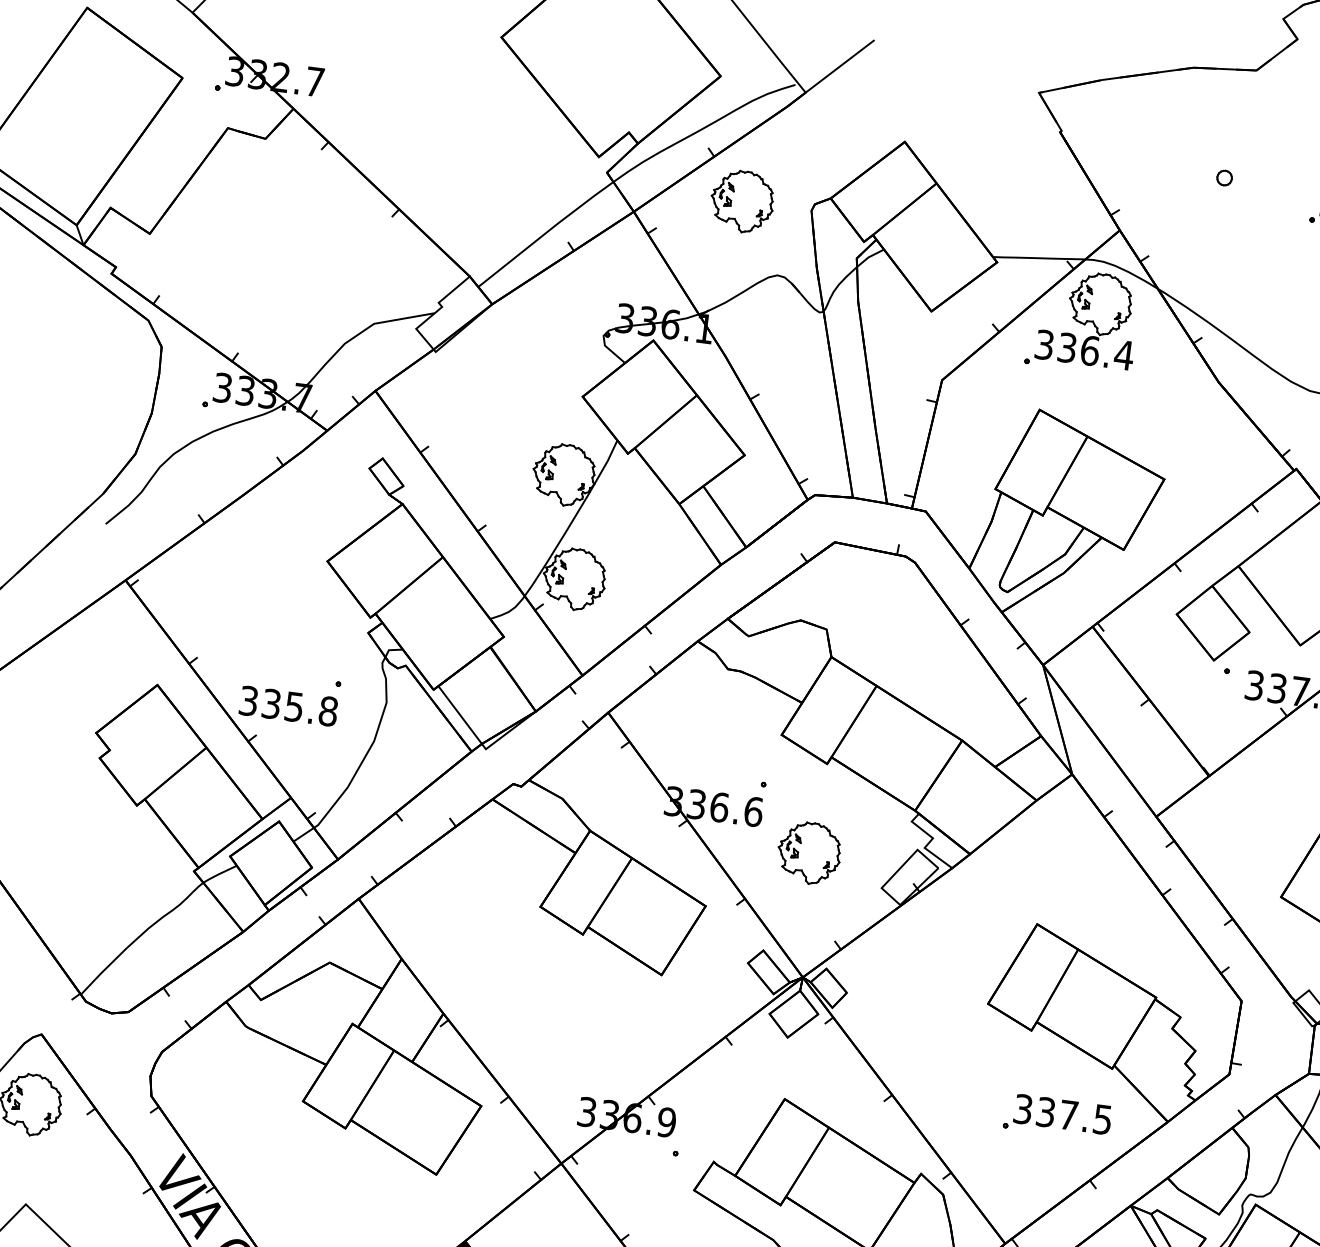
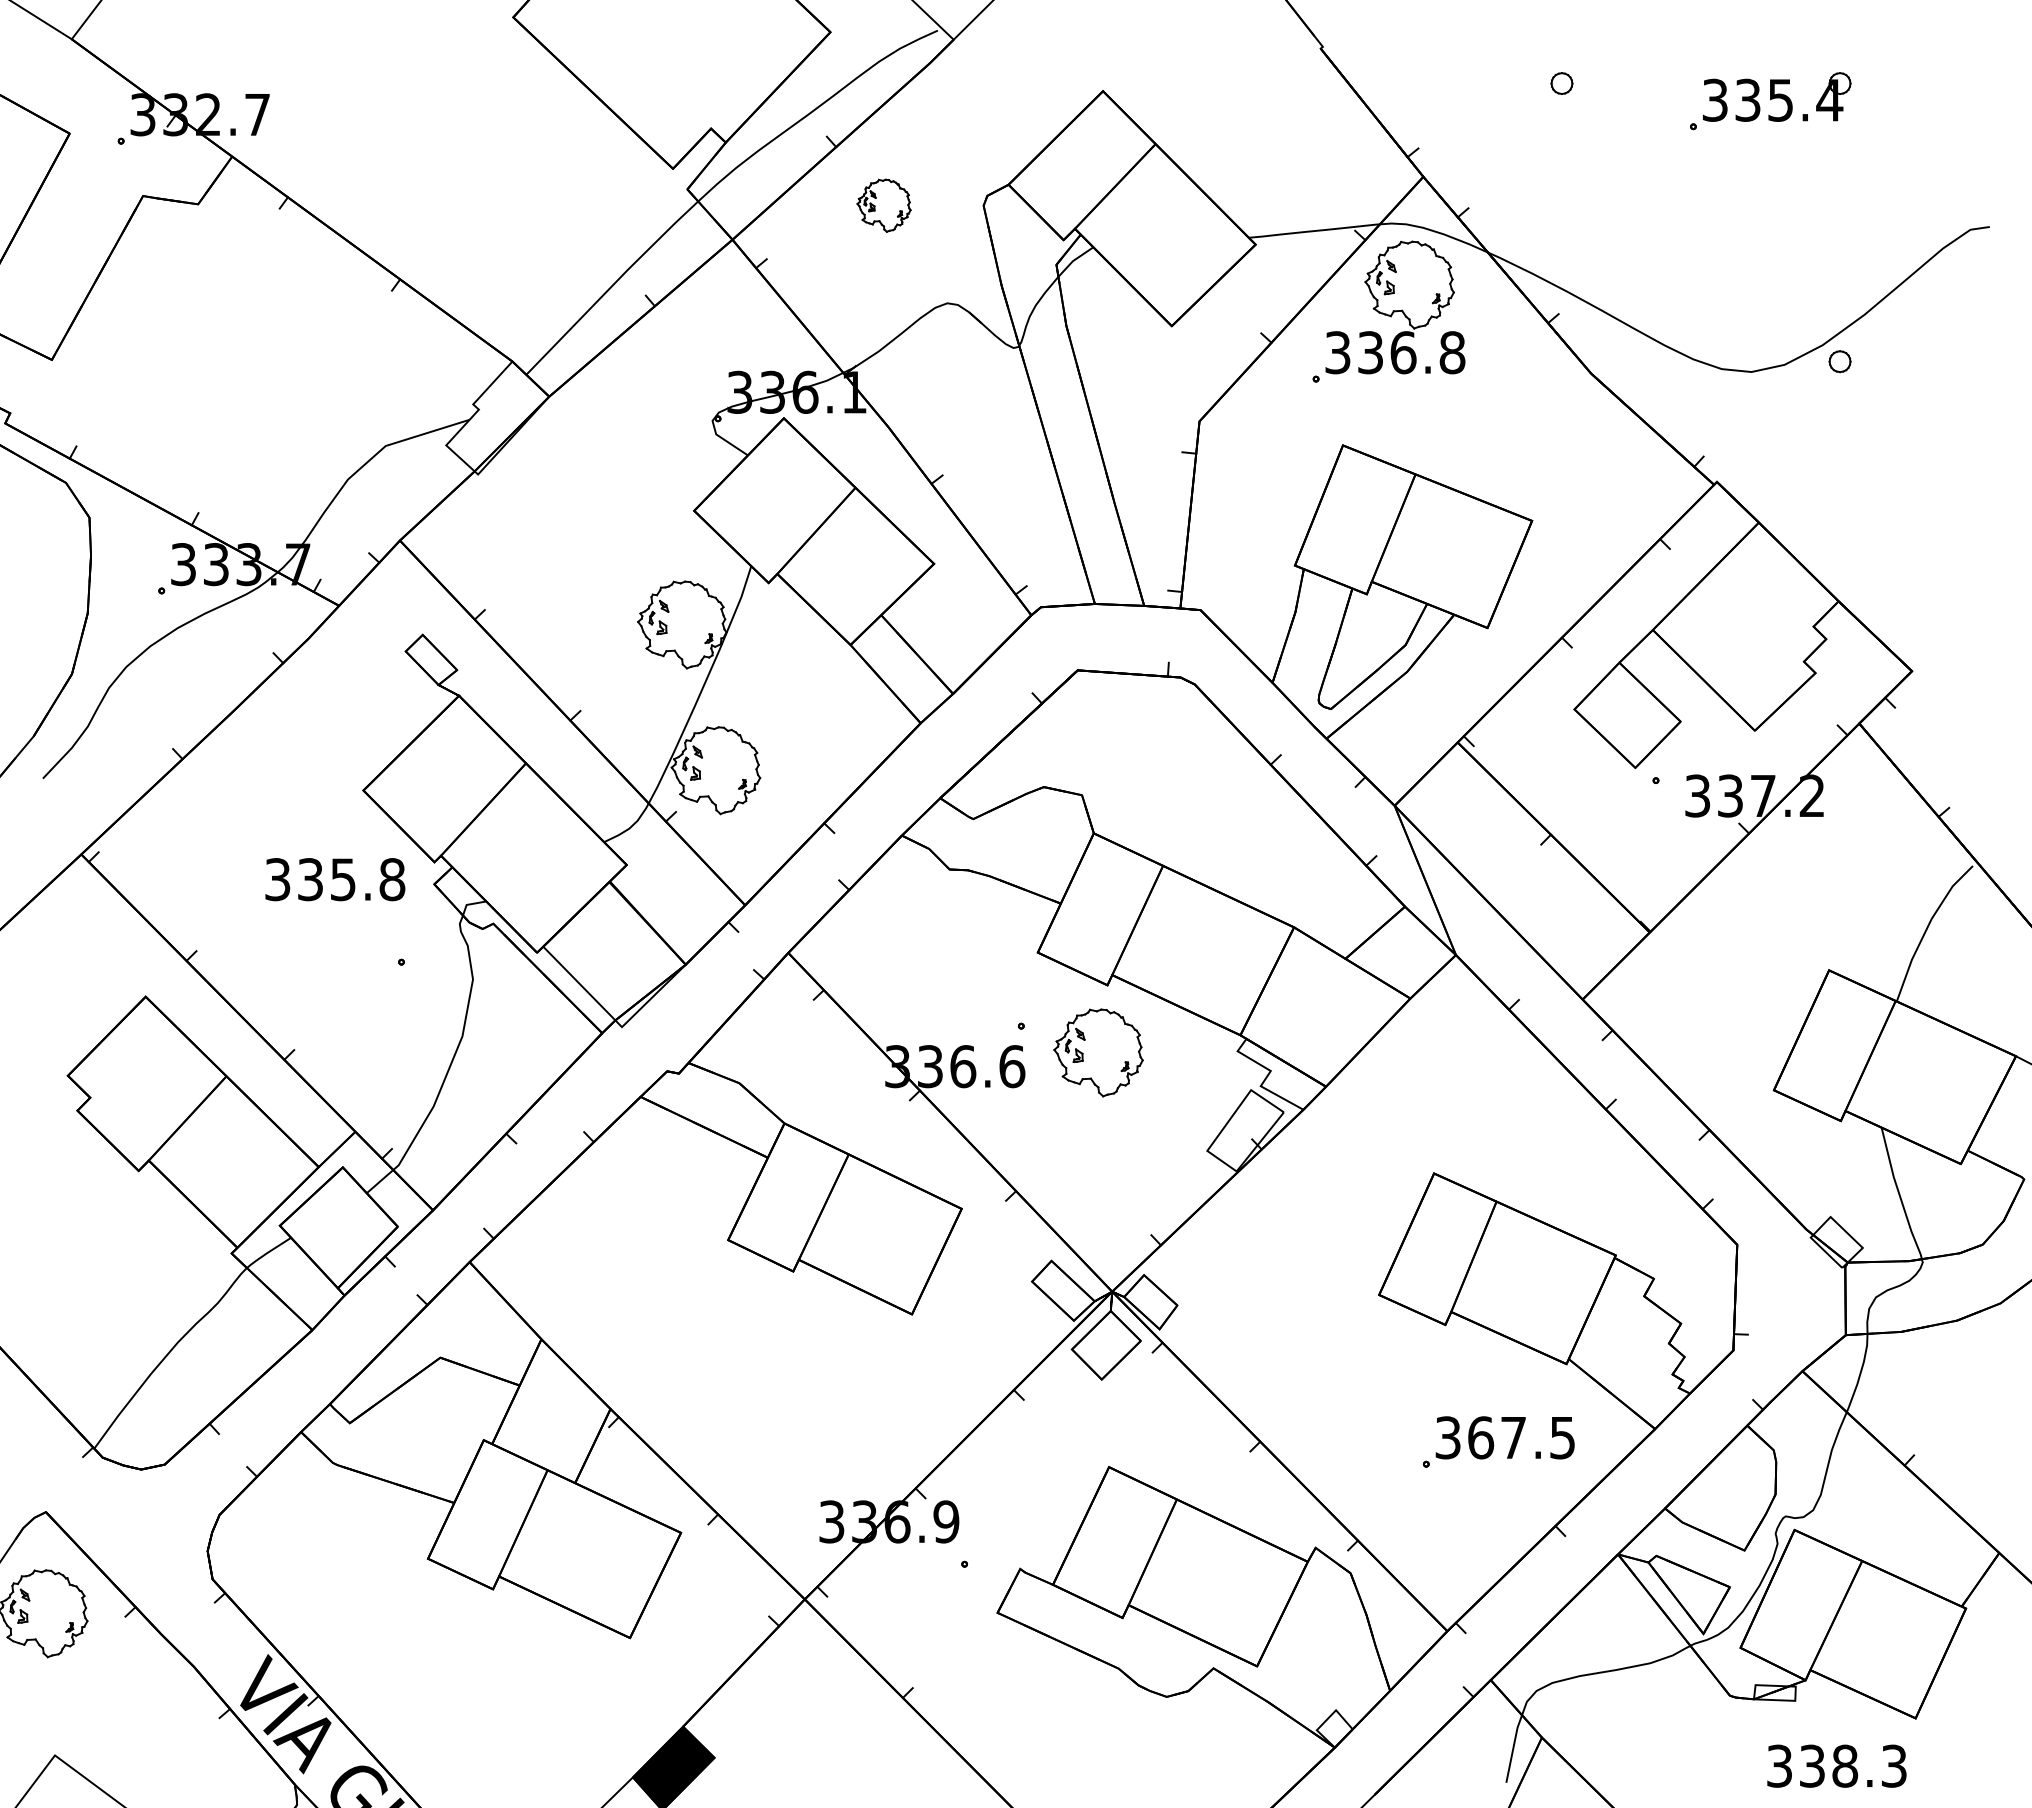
part: (741, 201) -> (883, 205), size x0.6
text: (1124, 355) -> (1452, 352), 336.4 -> 336.8
text: (288, 706) -> (335, 879), moved
part: (809, 852) -> (1098, 1052), moved
text: (1046, 1112) -> (1481, 1437), 337.5 -> 367.5

